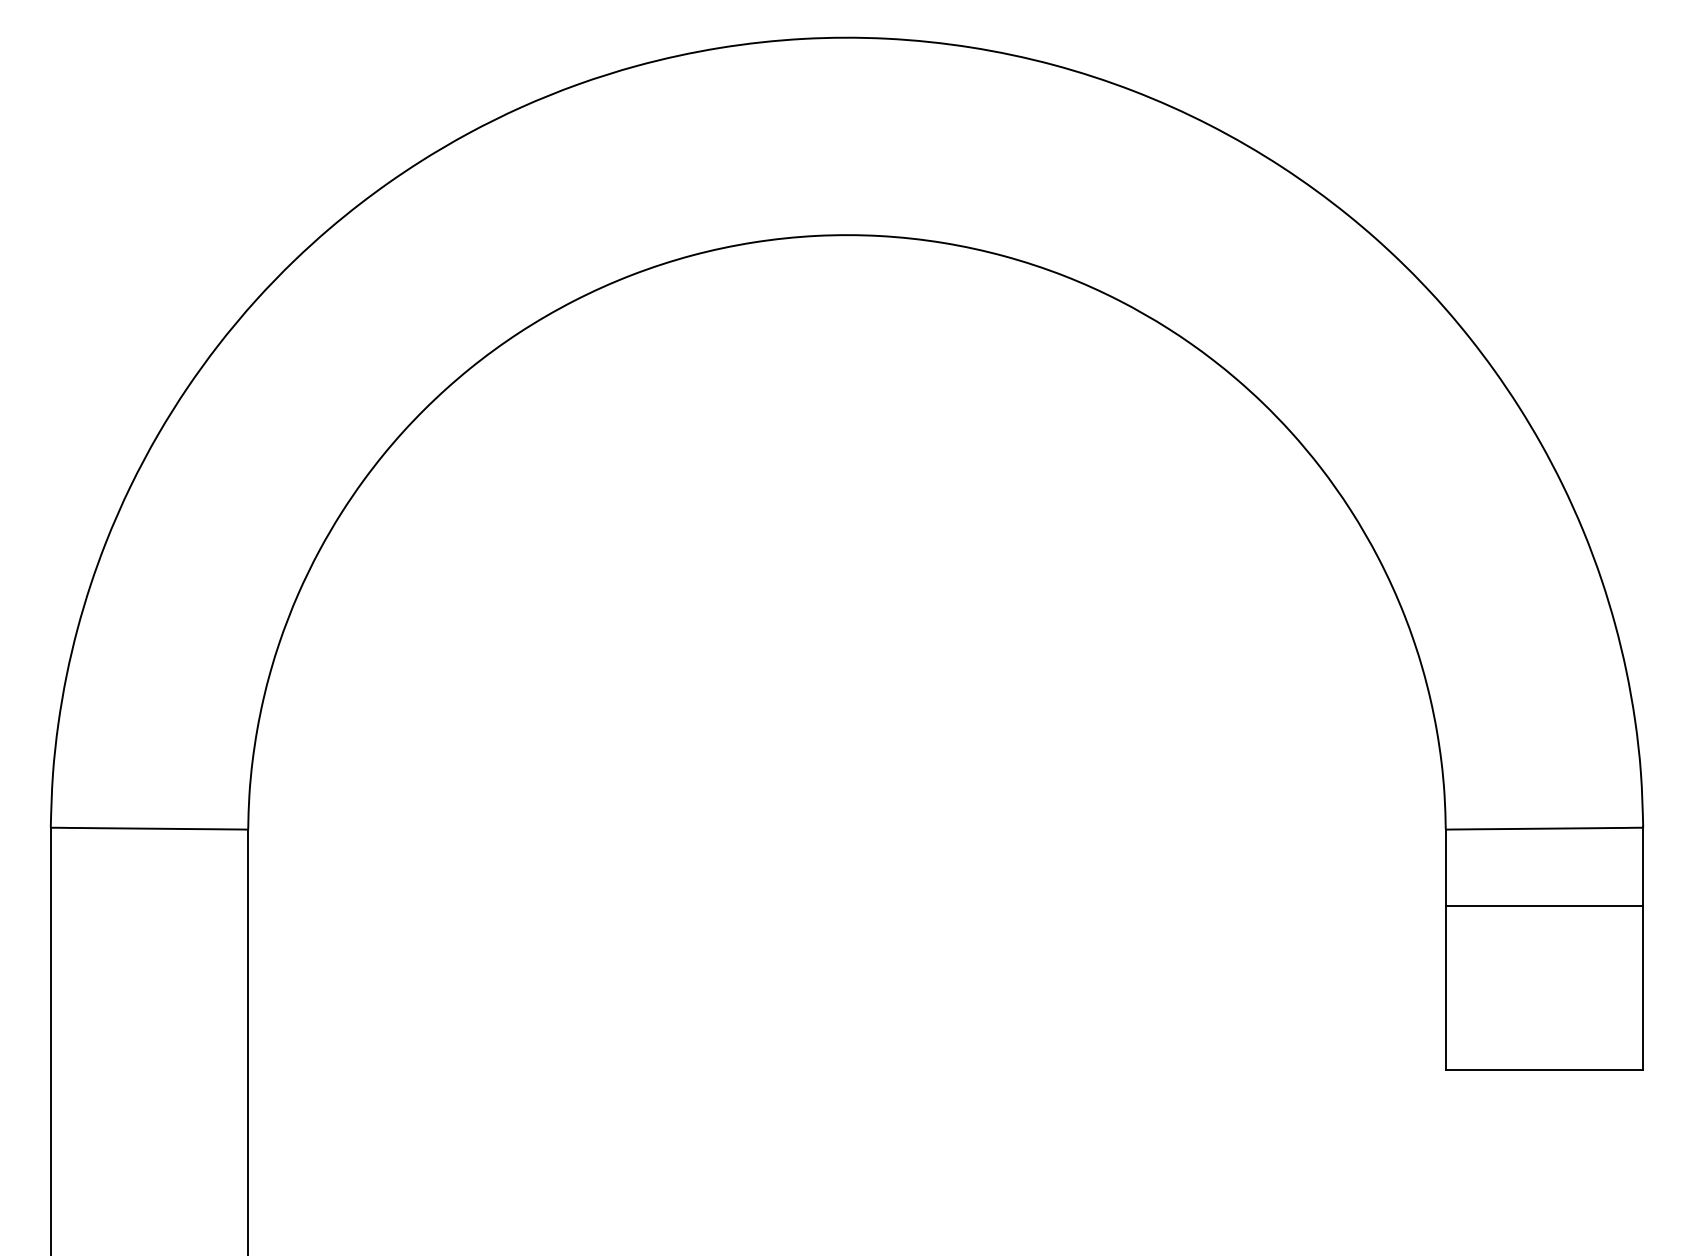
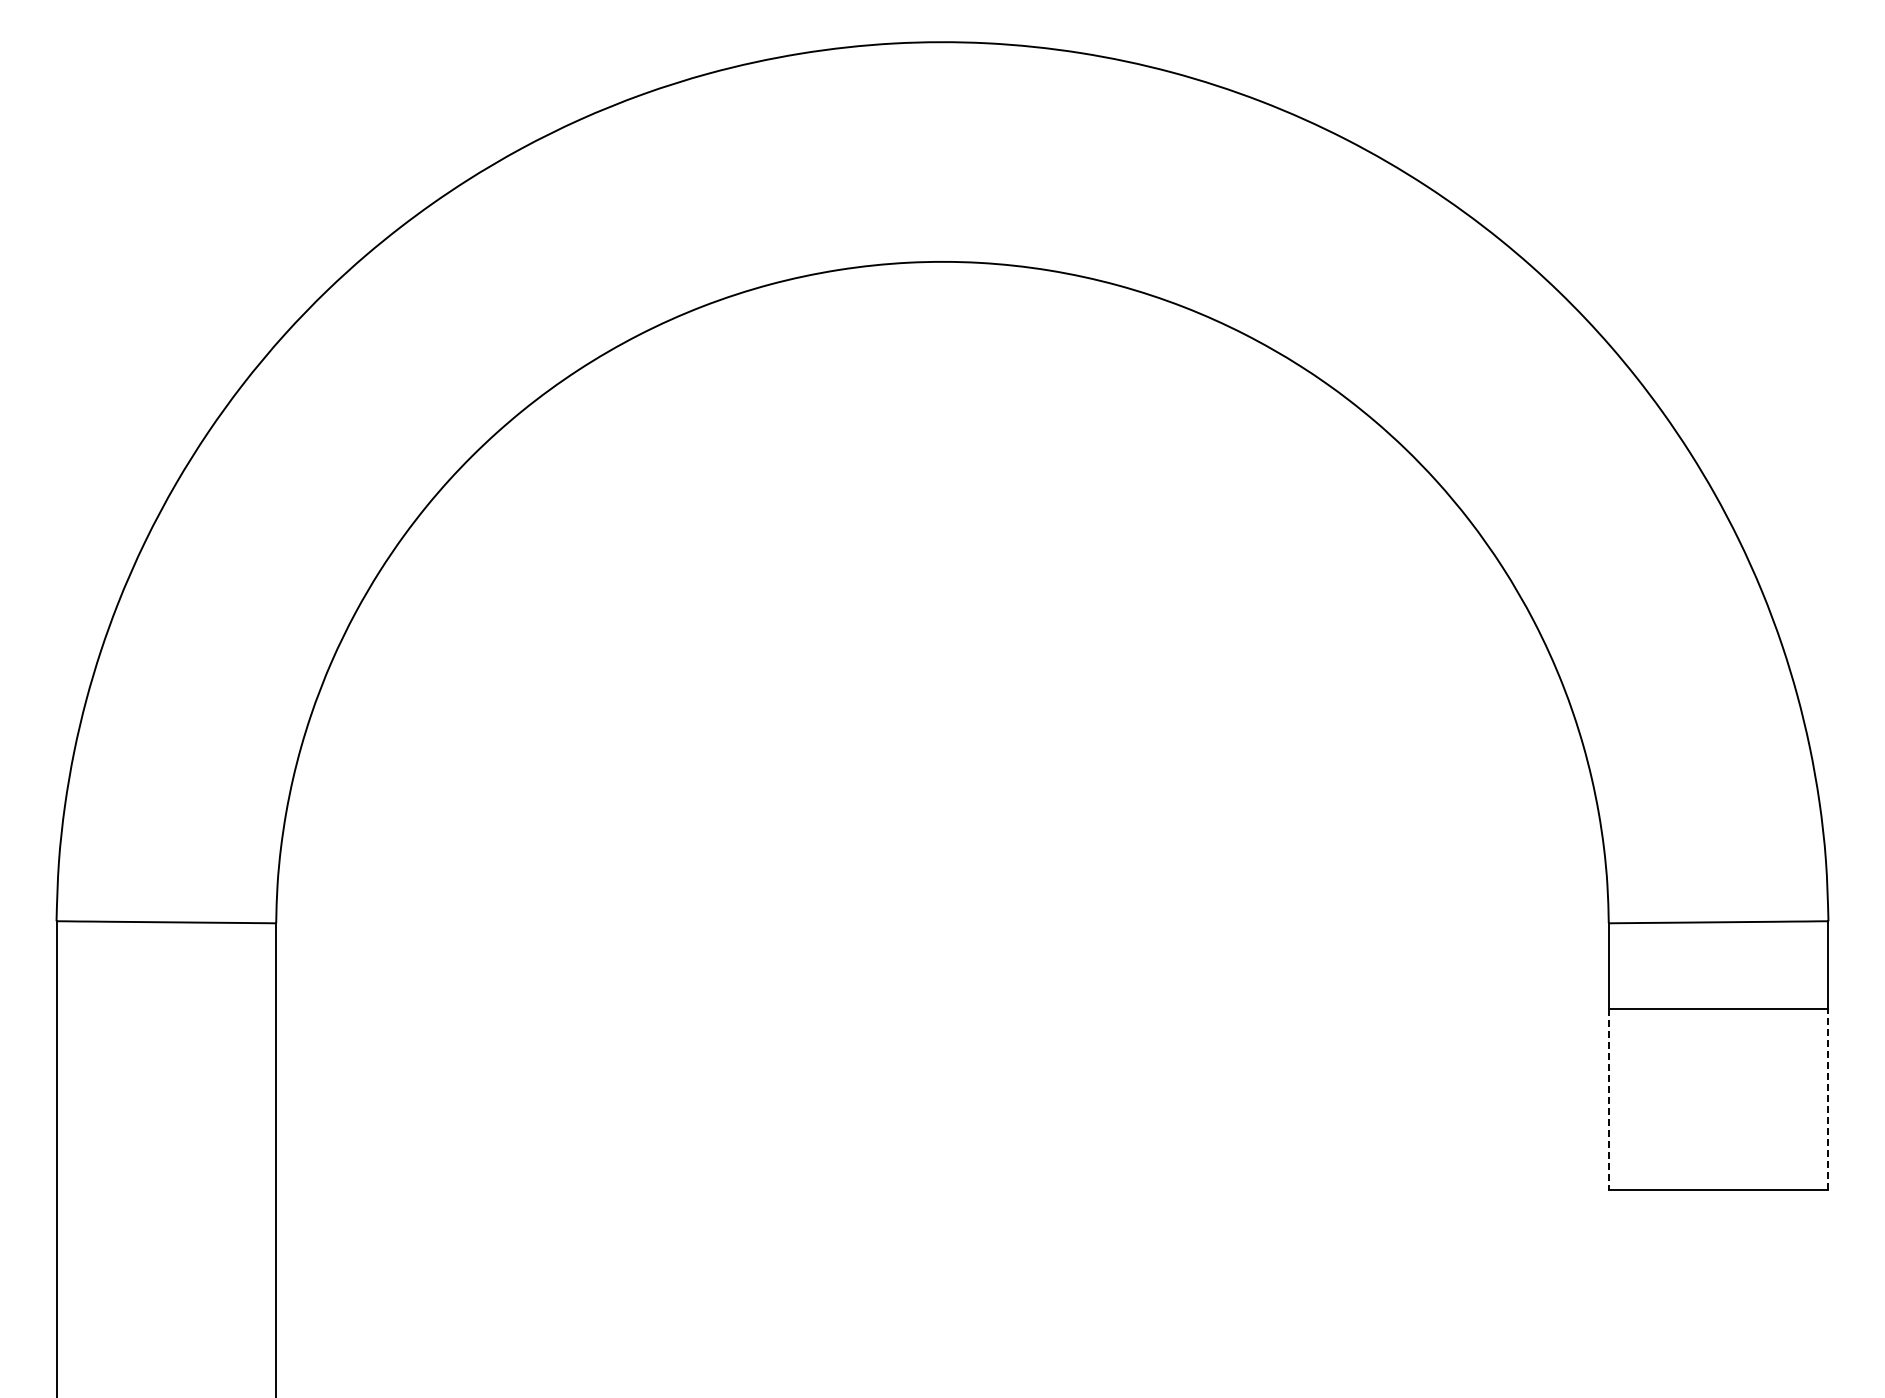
line: (1445, 987) -> (1608, 1099), solid -> dashed
line: (1643, 987) -> (1828, 1099), solid -> dashed

